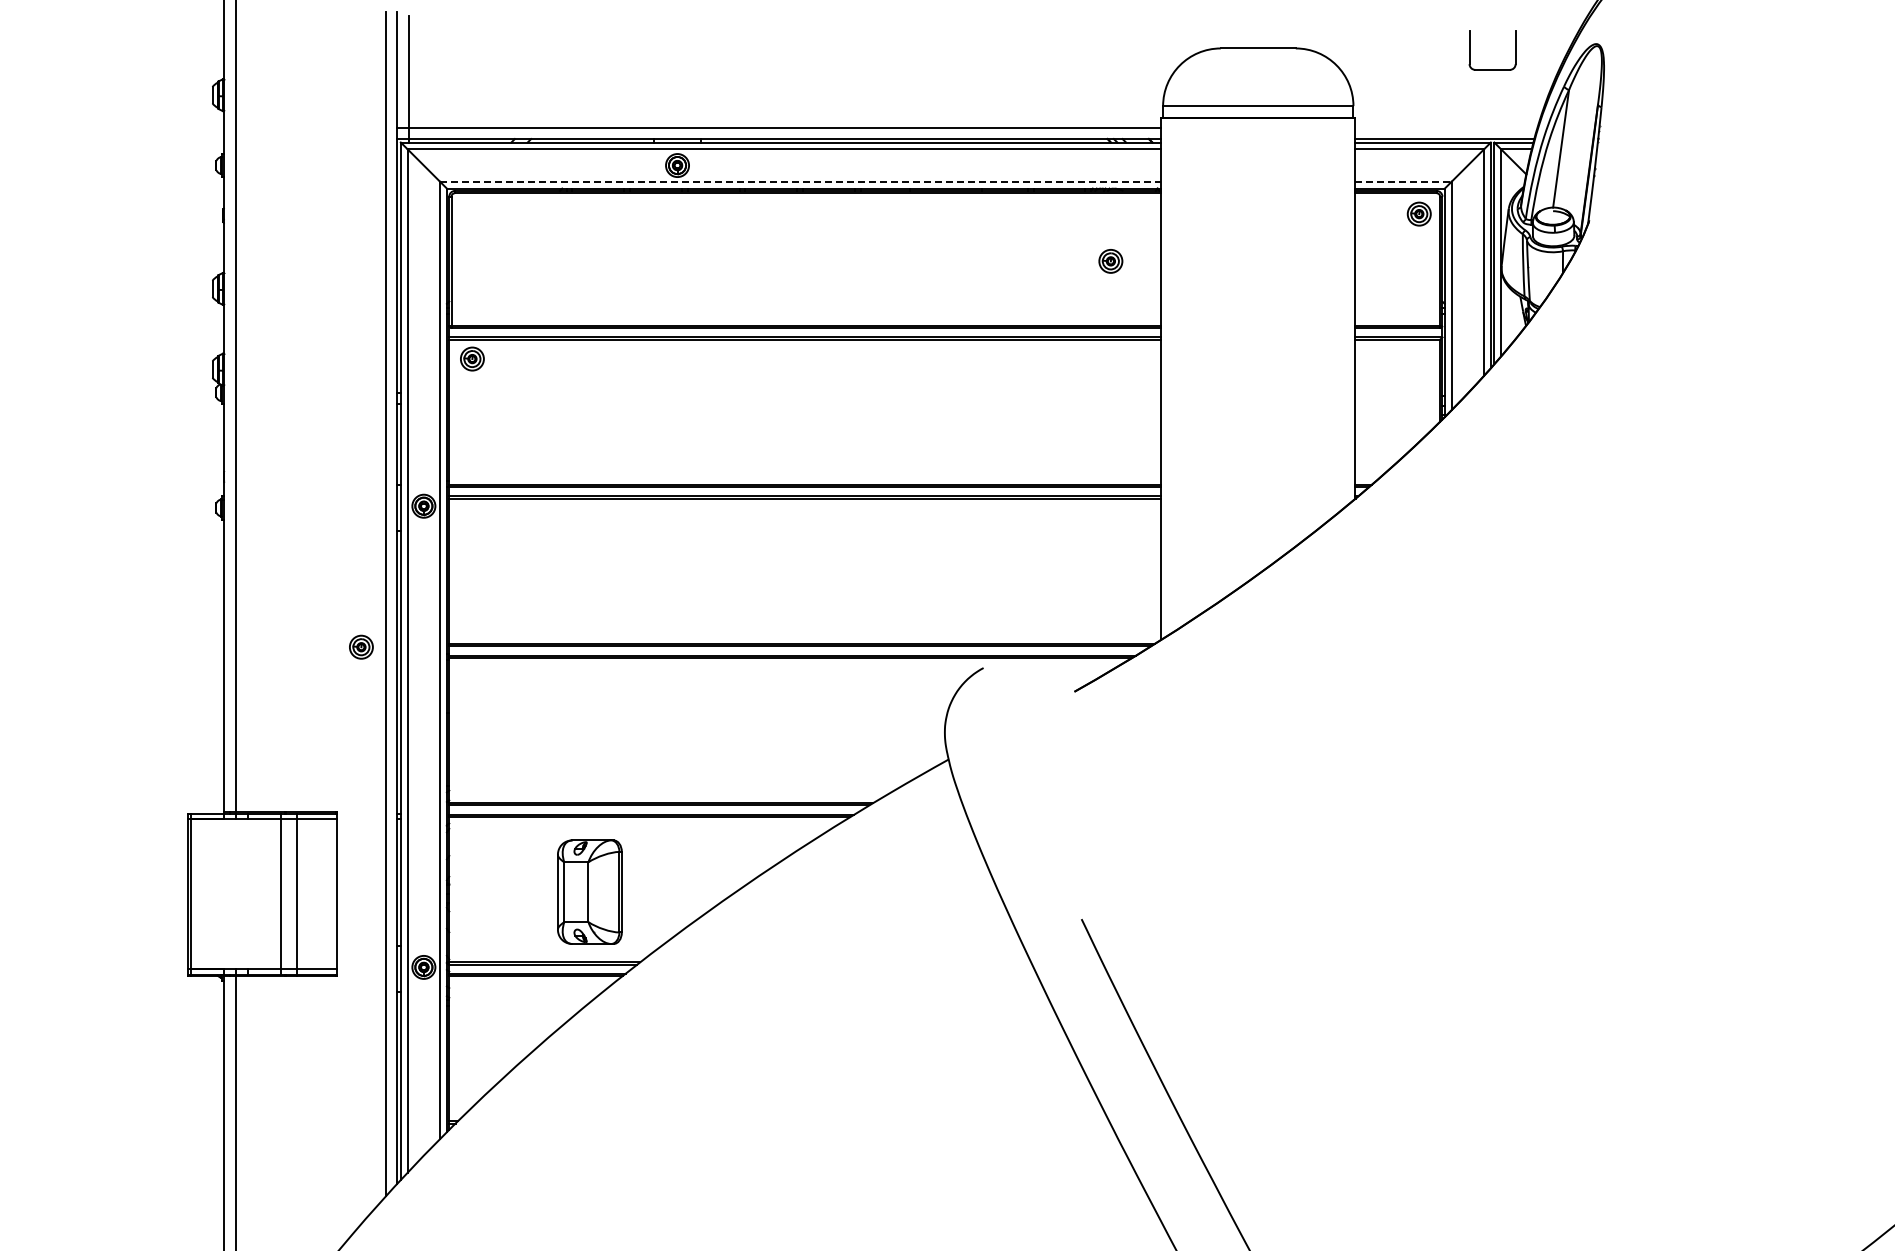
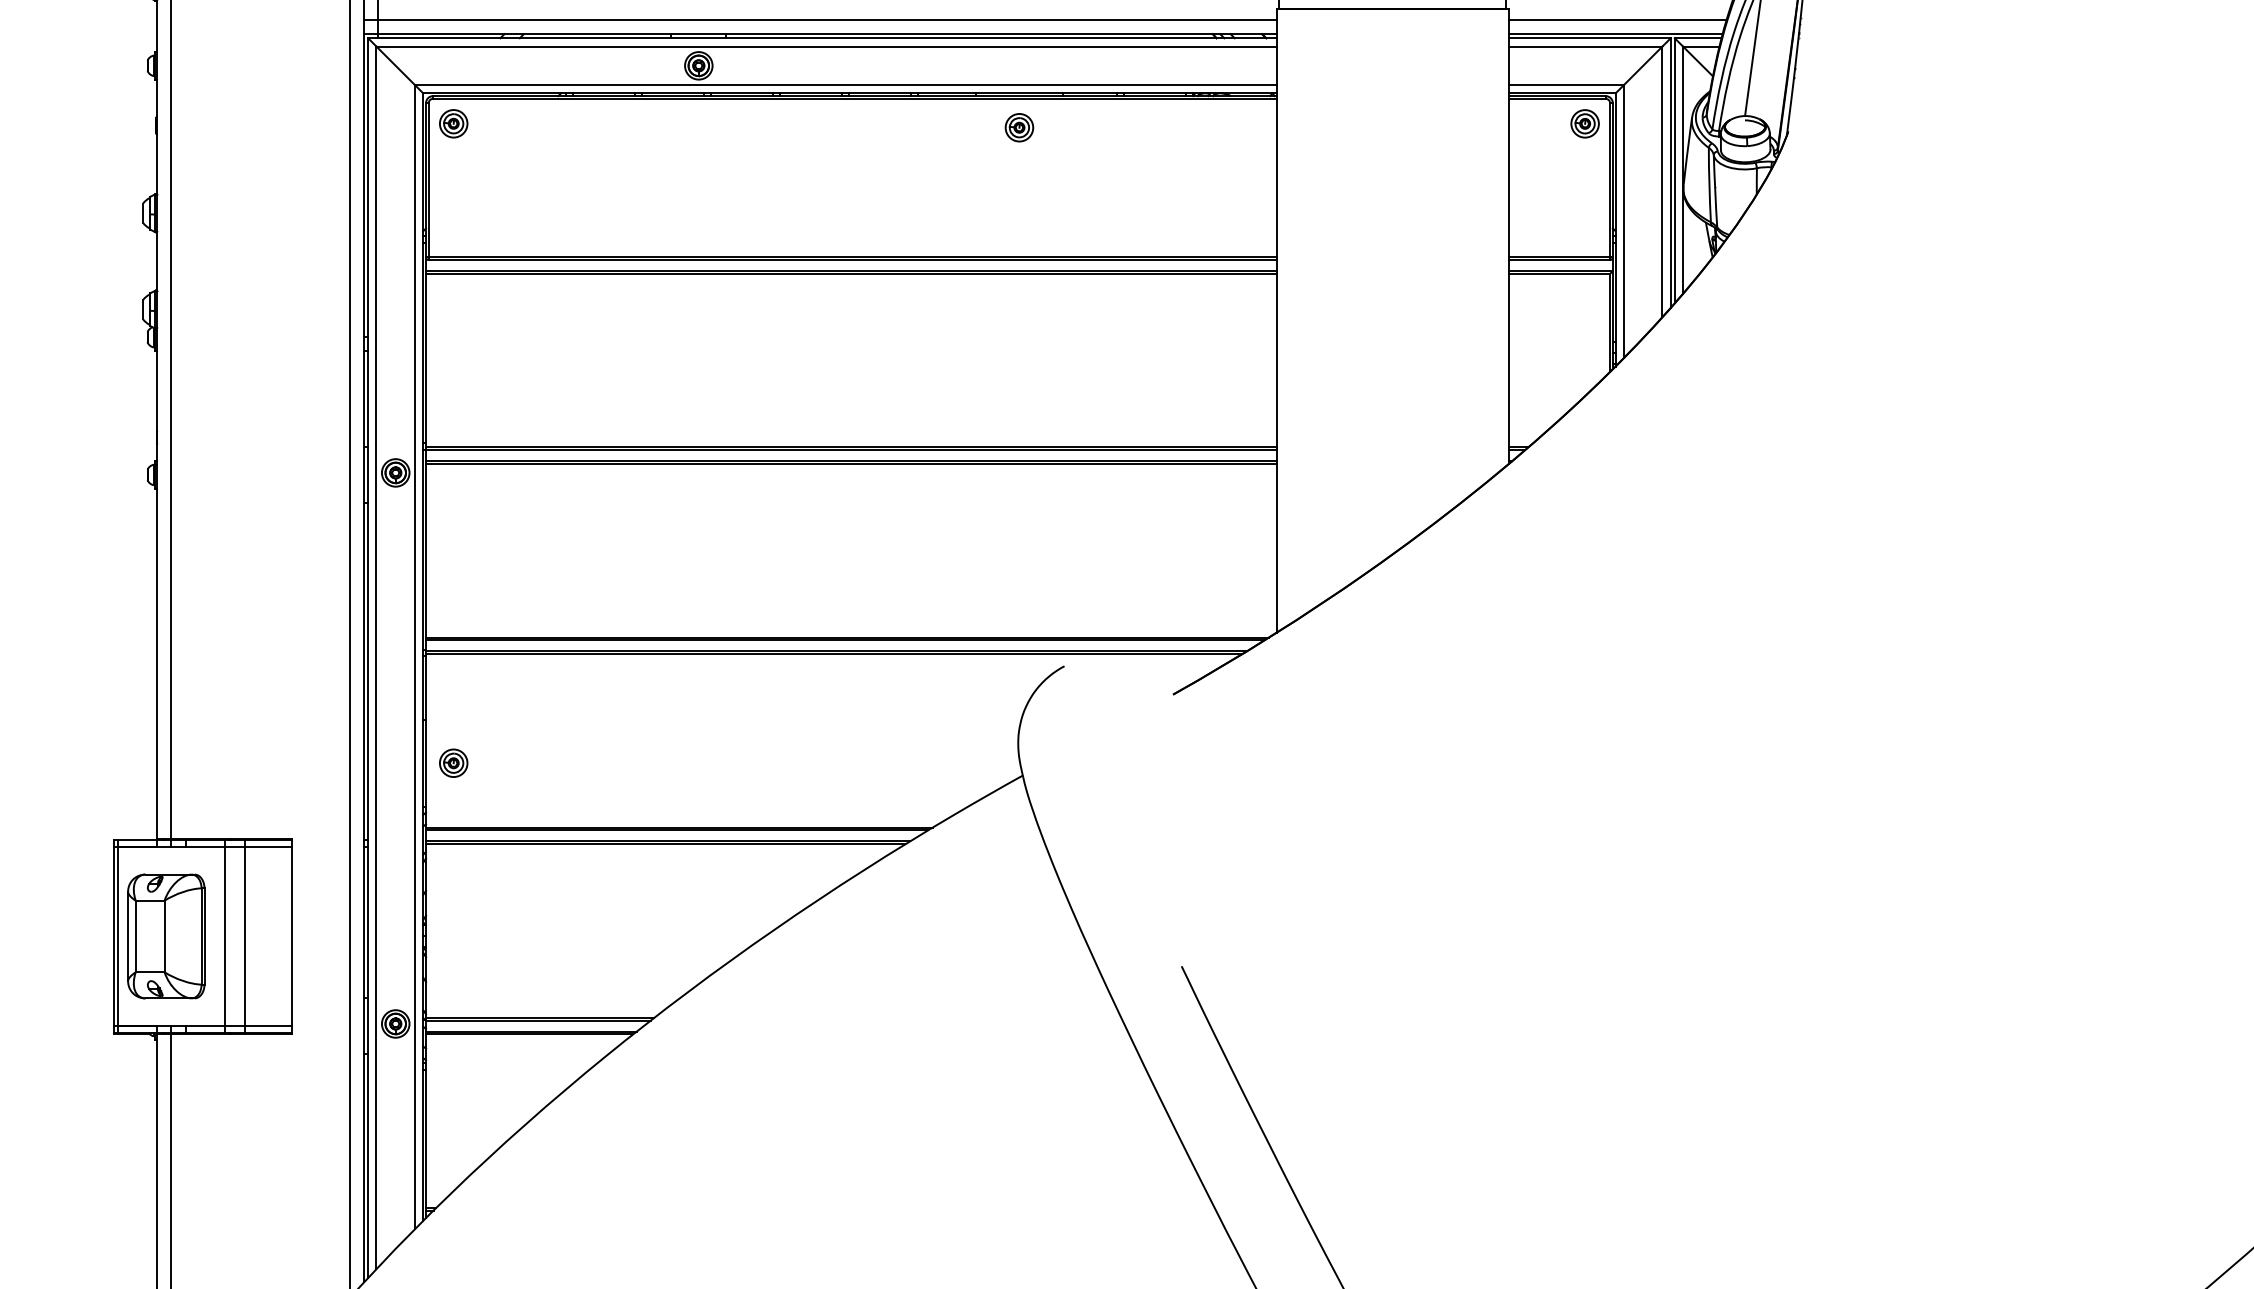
line: (1446, 127) -> (1617, 20), added
line: (800, 181) -> (845, 84), dashed -> solid
line: (1403, 181) -> (1566, 84), dashed -> solid
part: (1110, 261) -> (1019, 127), moved
part: (472, 358) -> (453, 123), moved
part: (361, 646) -> (453, 762), moved
part: (589, 891) -> (165, 935), moved

